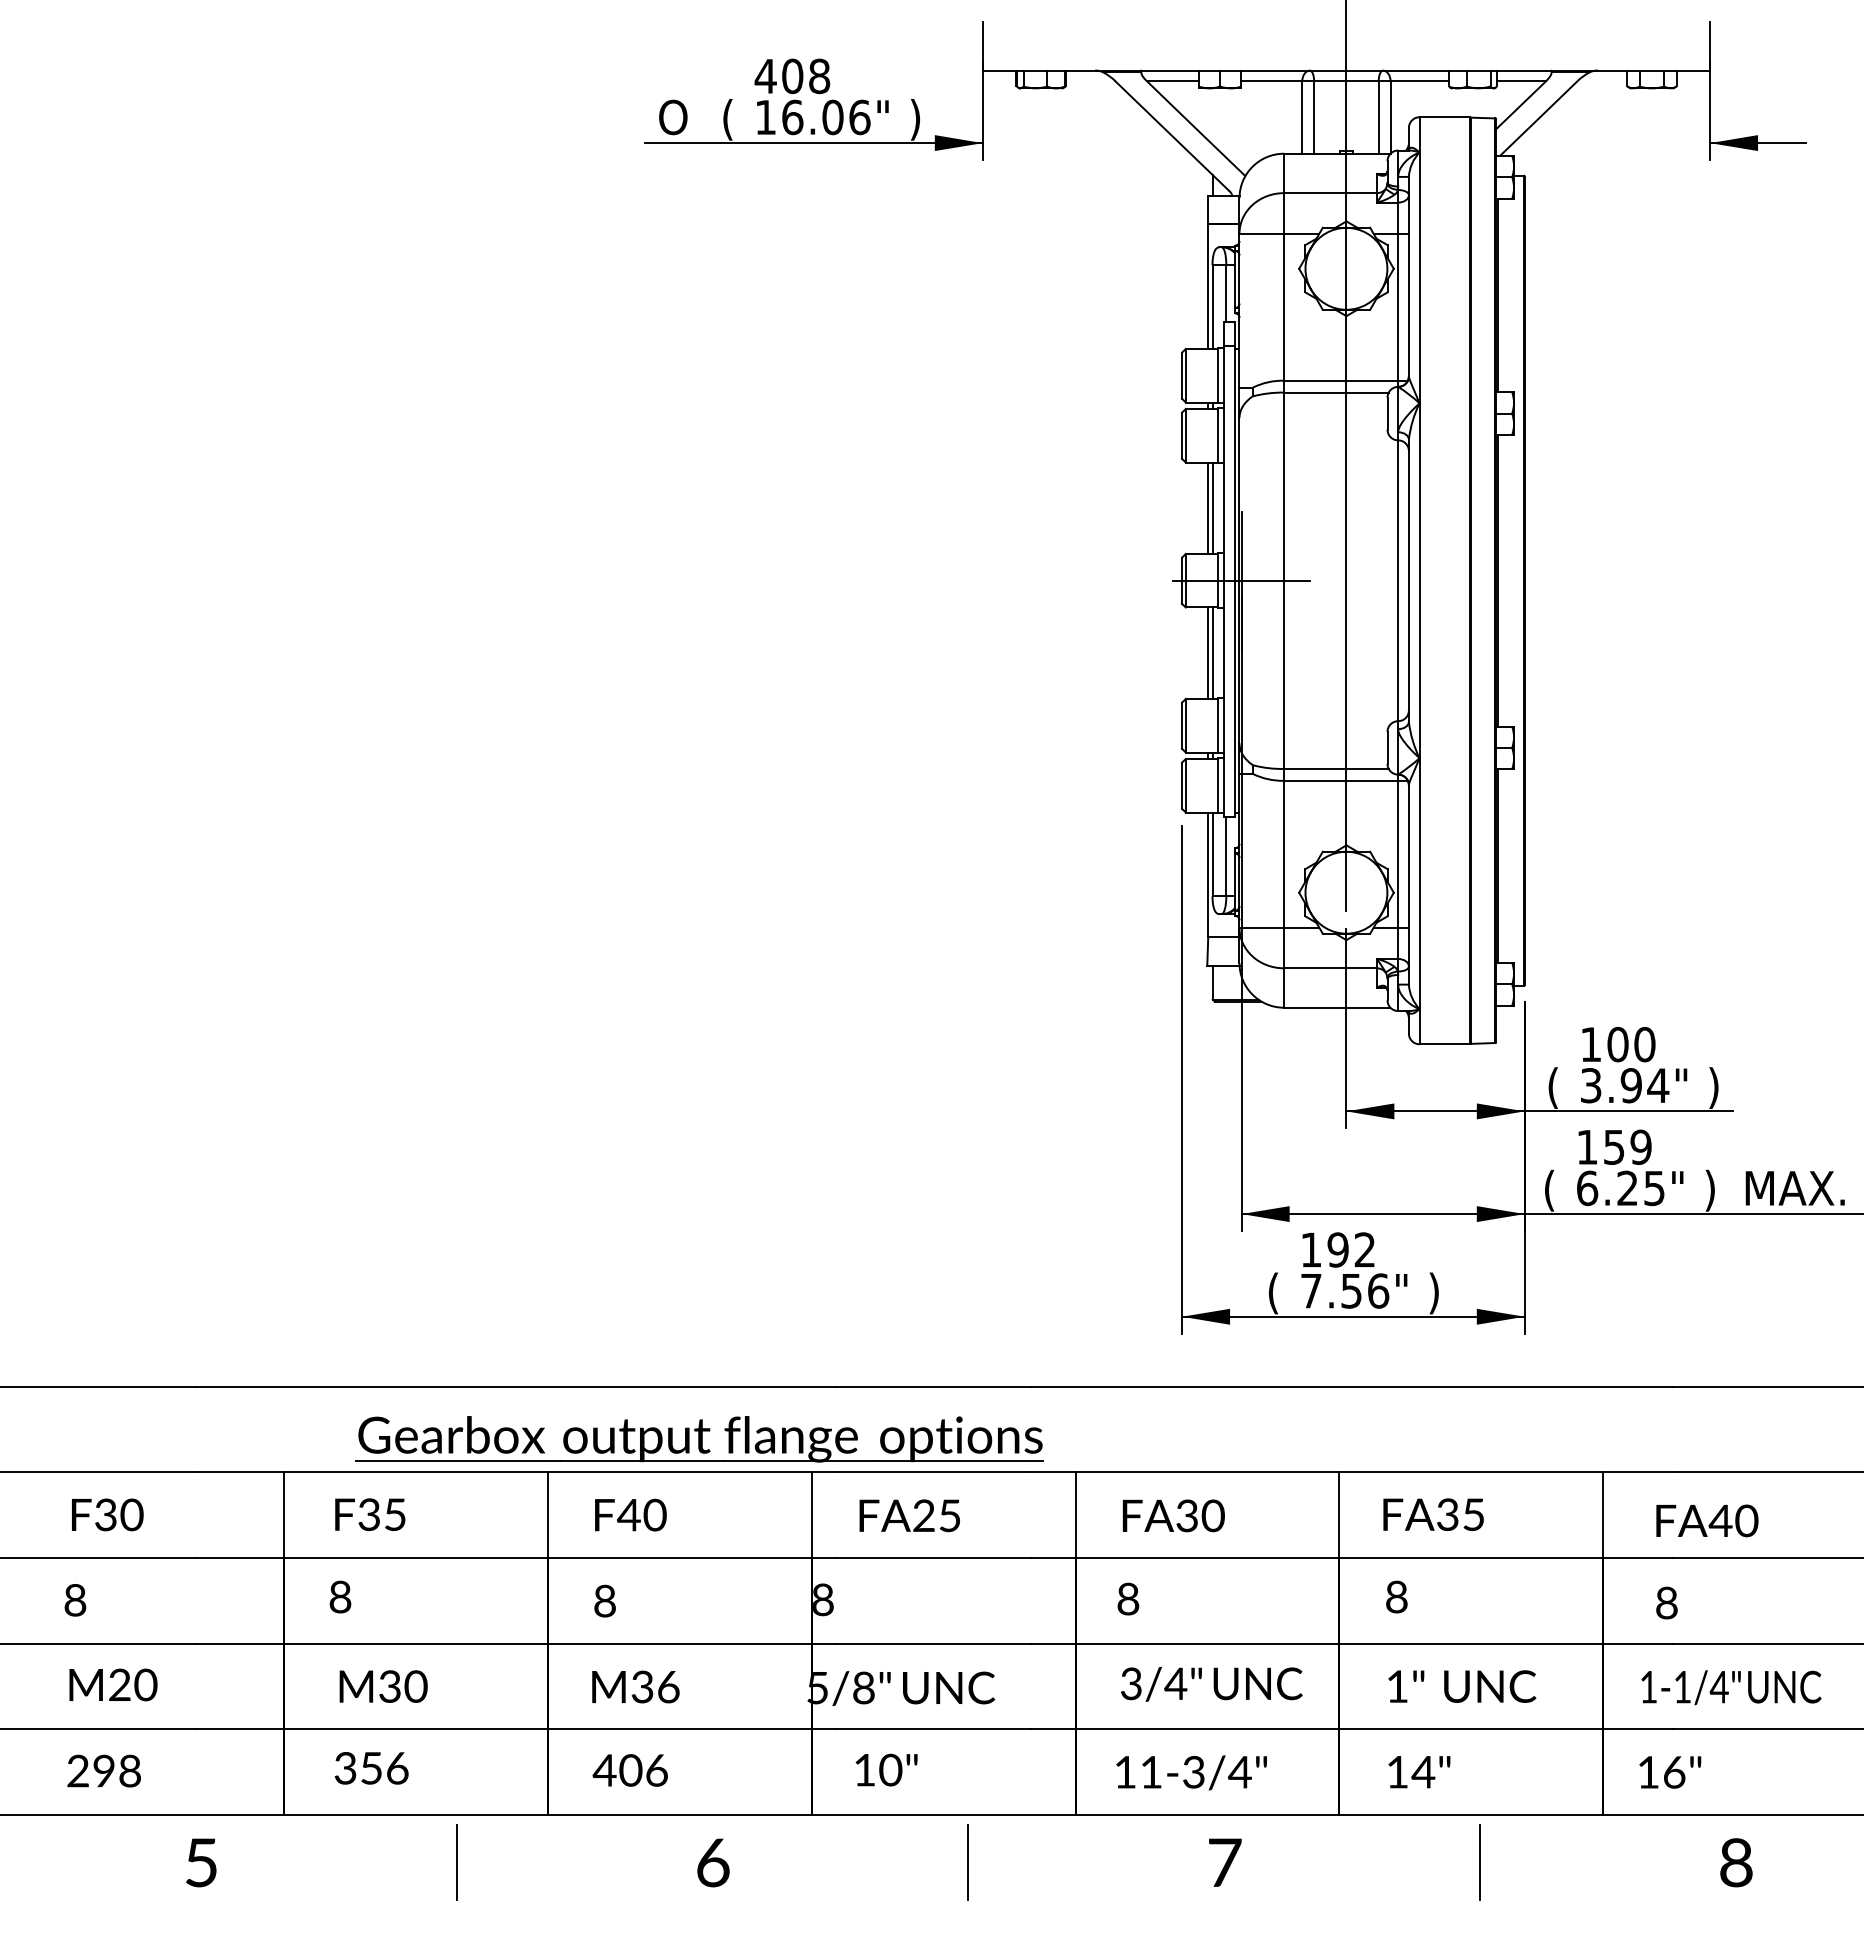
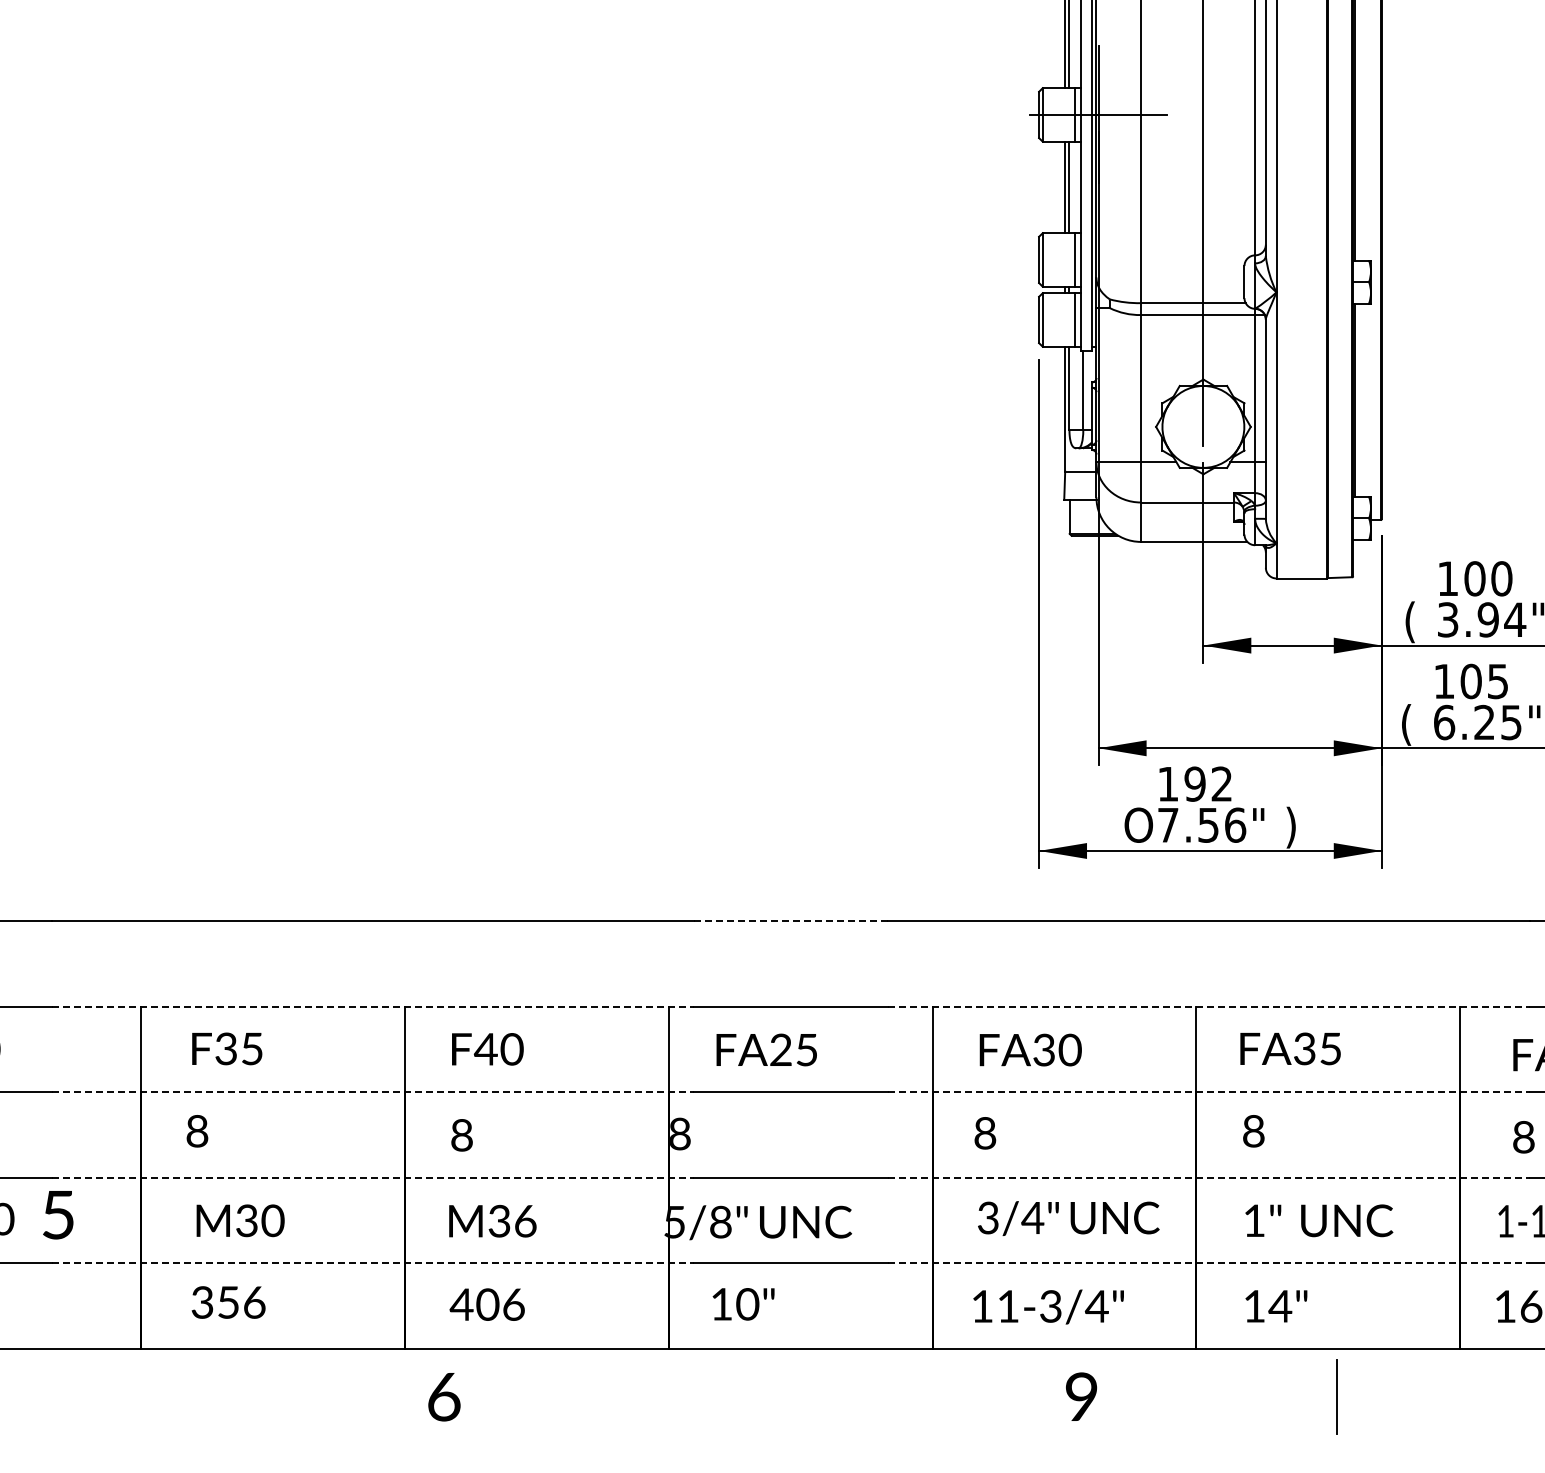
text: (1627, 1146) -> (1484, 680), 159 -> 105
text: (1281, 1293) -> (1138, 827), ( -> O
line: (934, 1386) -> (791, 920), solid -> dashed
part: (699, 1439) -> (556, 973), removed
line: (516, 1472) -> (373, 1006), solid -> dashed
line: (1352, 1472) -> (1209, 1006), solid -> dashed
line: (516, 1557) -> (373, 1091), solid -> dashed
line: (1352, 1557) -> (1209, 1091), solid -> dashed
line: (516, 1643) -> (373, 1177), solid -> dashed
line: (1352, 1643) -> (1209, 1177), solid -> dashed
line: (516, 1729) -> (373, 1263), solid -> dashed
line: (1352, 1729) -> (1209, 1263), solid -> dashed
text: (201, 1862) -> (58, 1214), moved
line: (456, 1862) -> (313, 1396), removed
text: (713, 1862) -> (444, 1396), moved
line: (968, 1862) -> (825, 1396), removed
text: (1225, 1862) -> (1082, 1396), 7 -> 9

